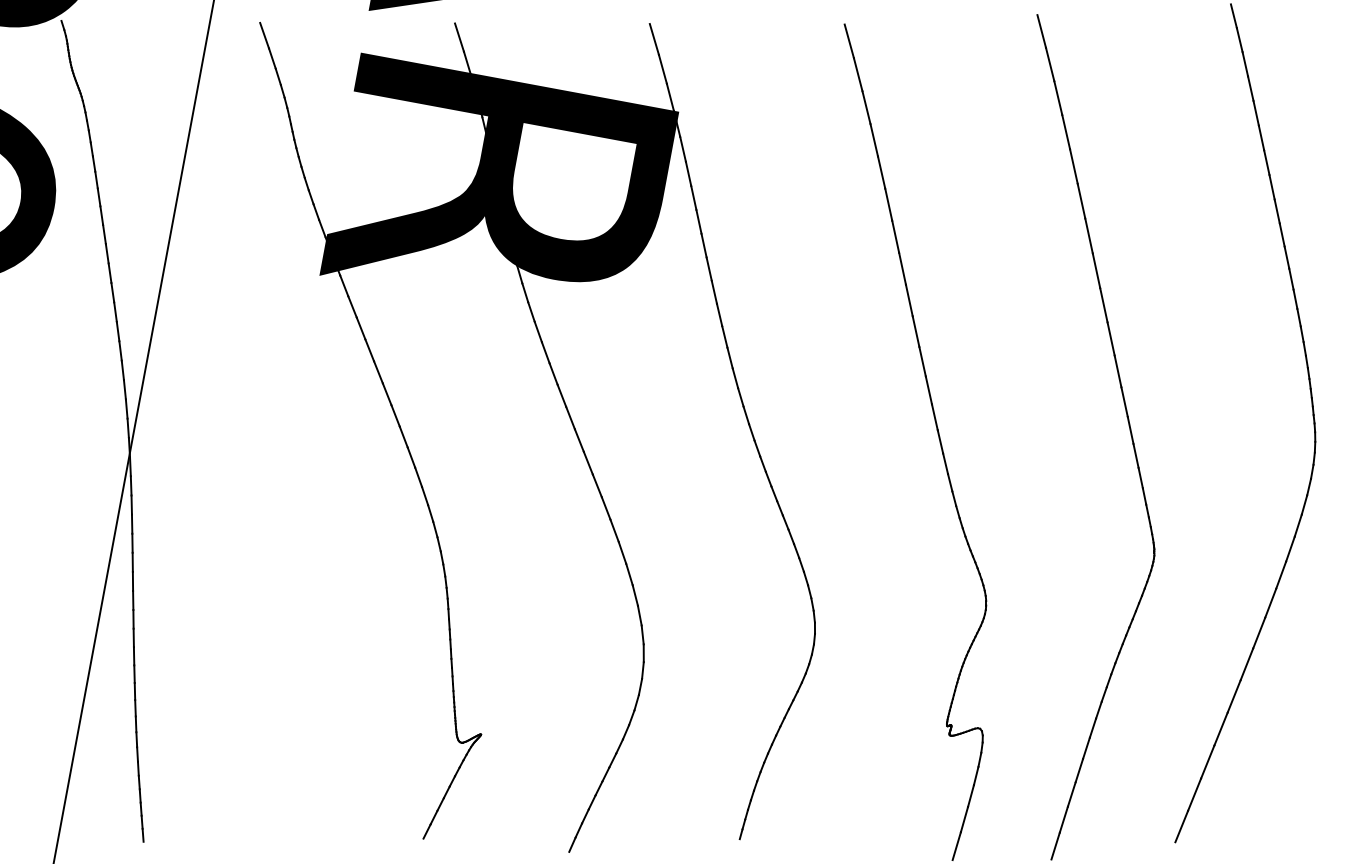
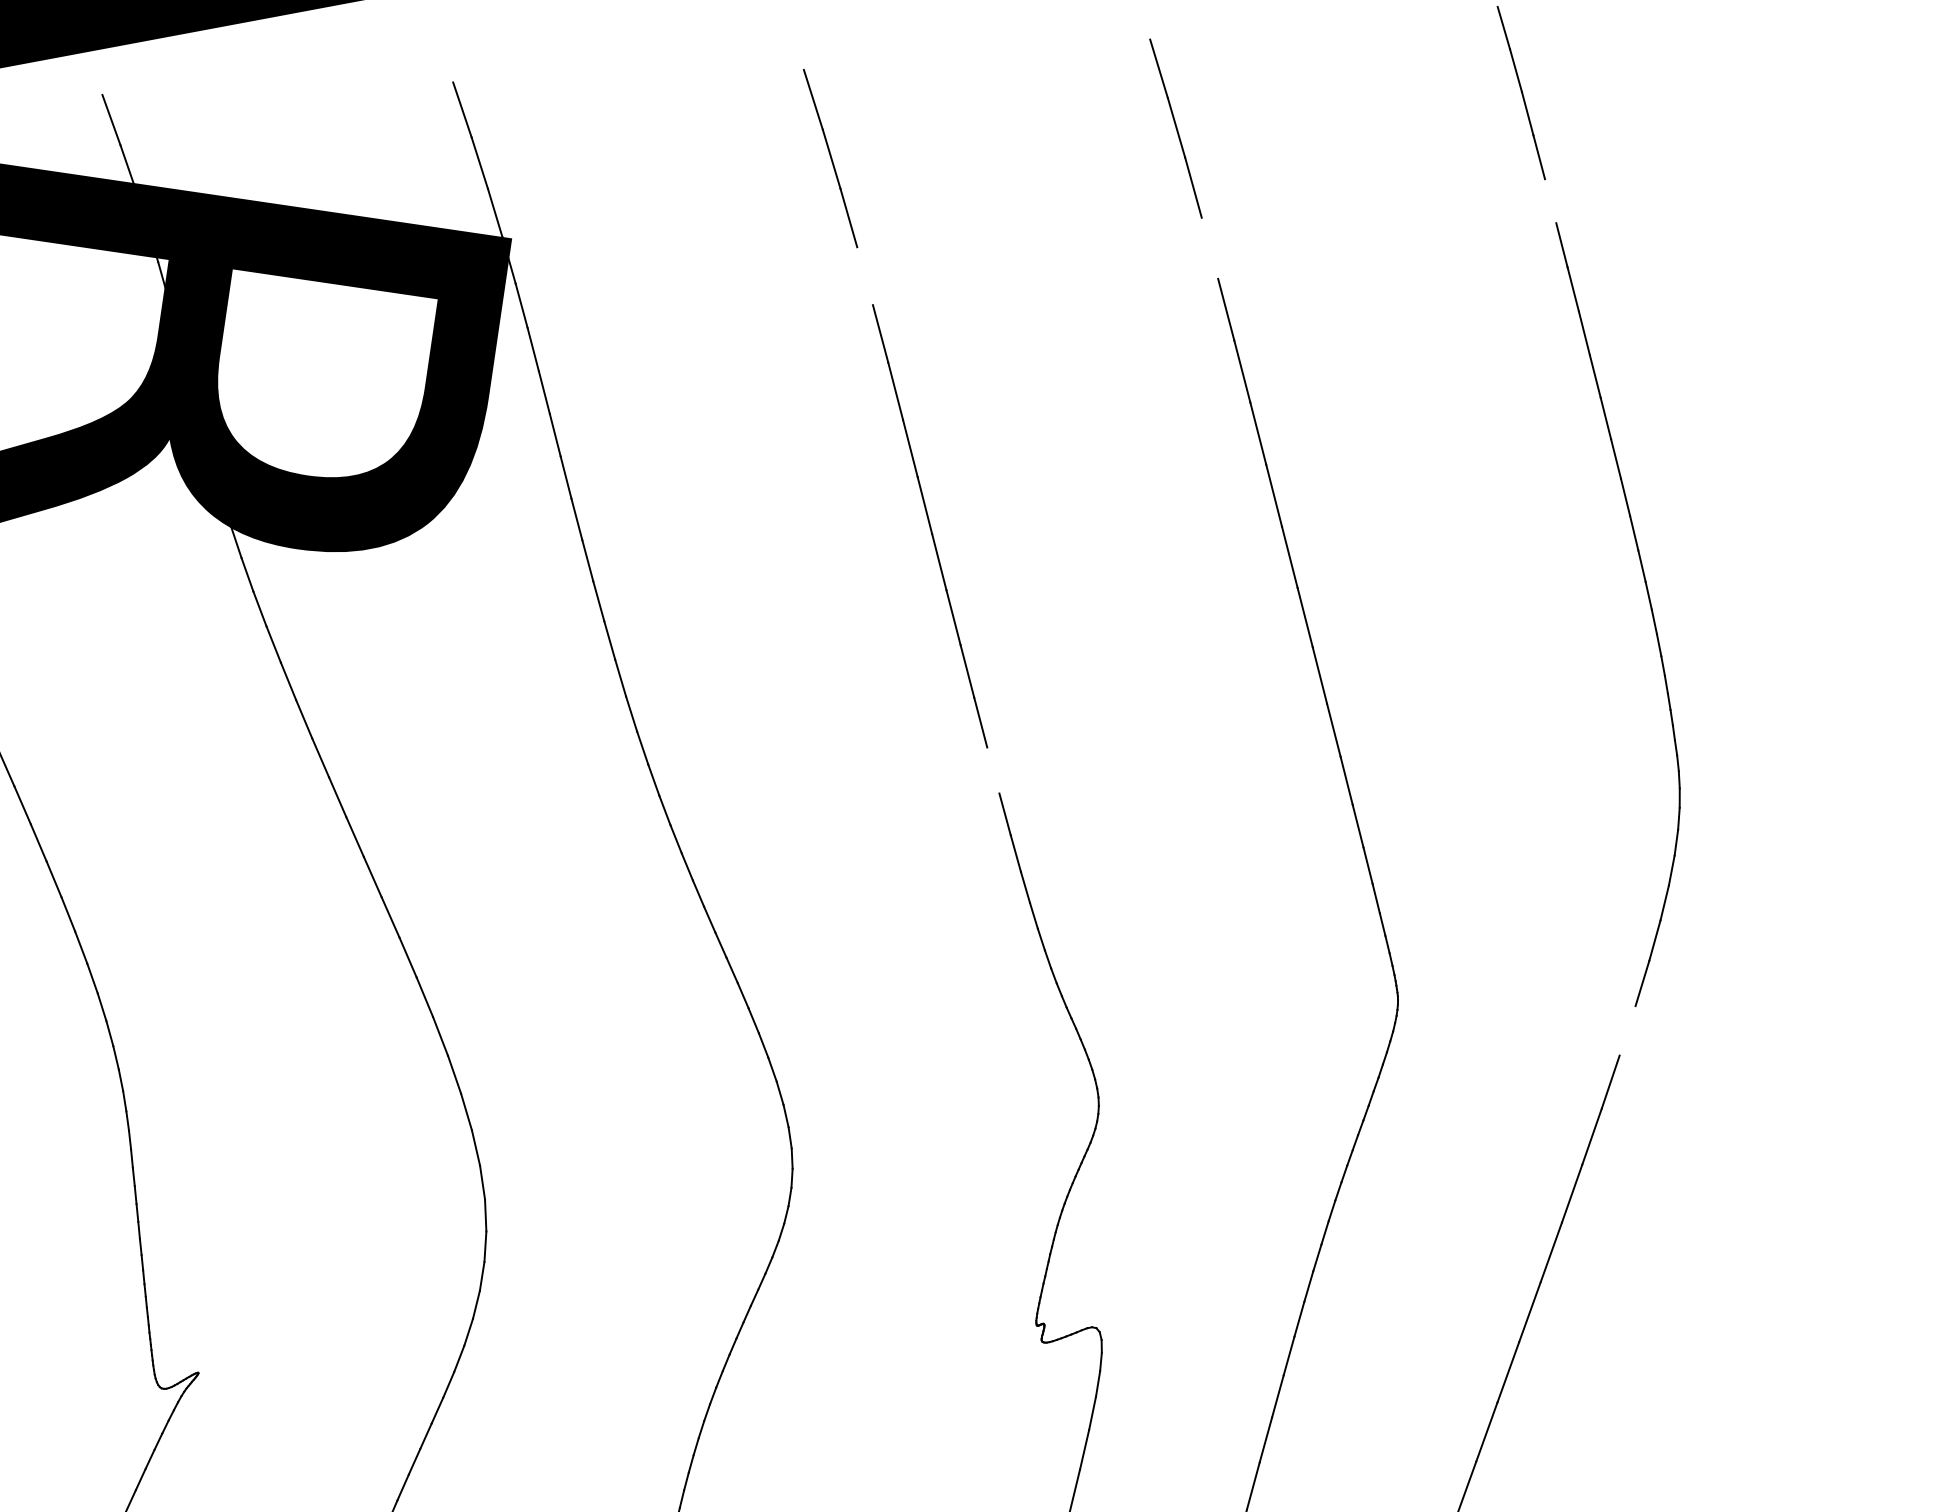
line: (1255, 112) -> (1549, 199), removed
line: (1066, 132) -> (1210, 248), removed
line: (874, 140) -> (865, 276), removed
line: (934, 417) -> (992, 771), removed
line: (1281, 574) -> (1628, 1029), removed

